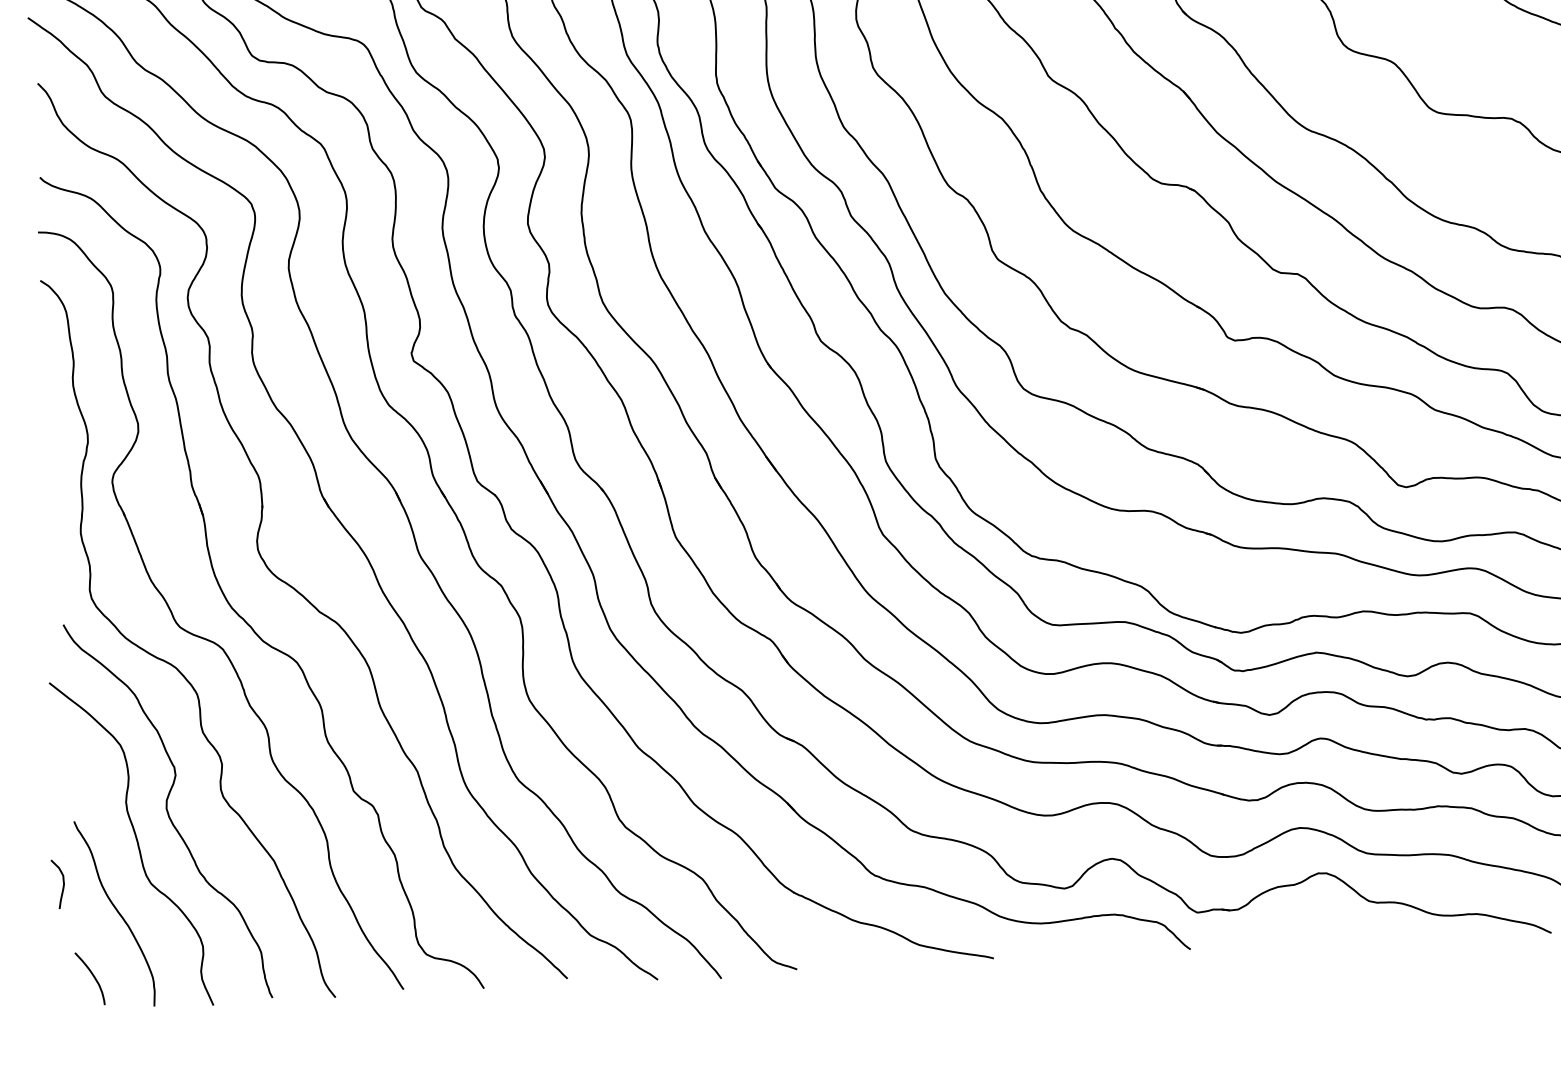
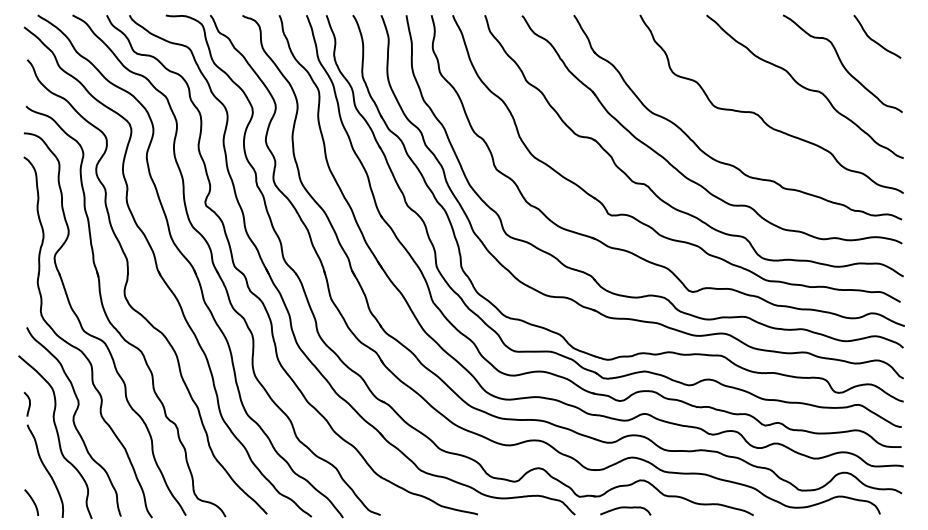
curve: (61, 886) -> (28, 405), moved
curve: (1291, 931) -> (625, 508), added

